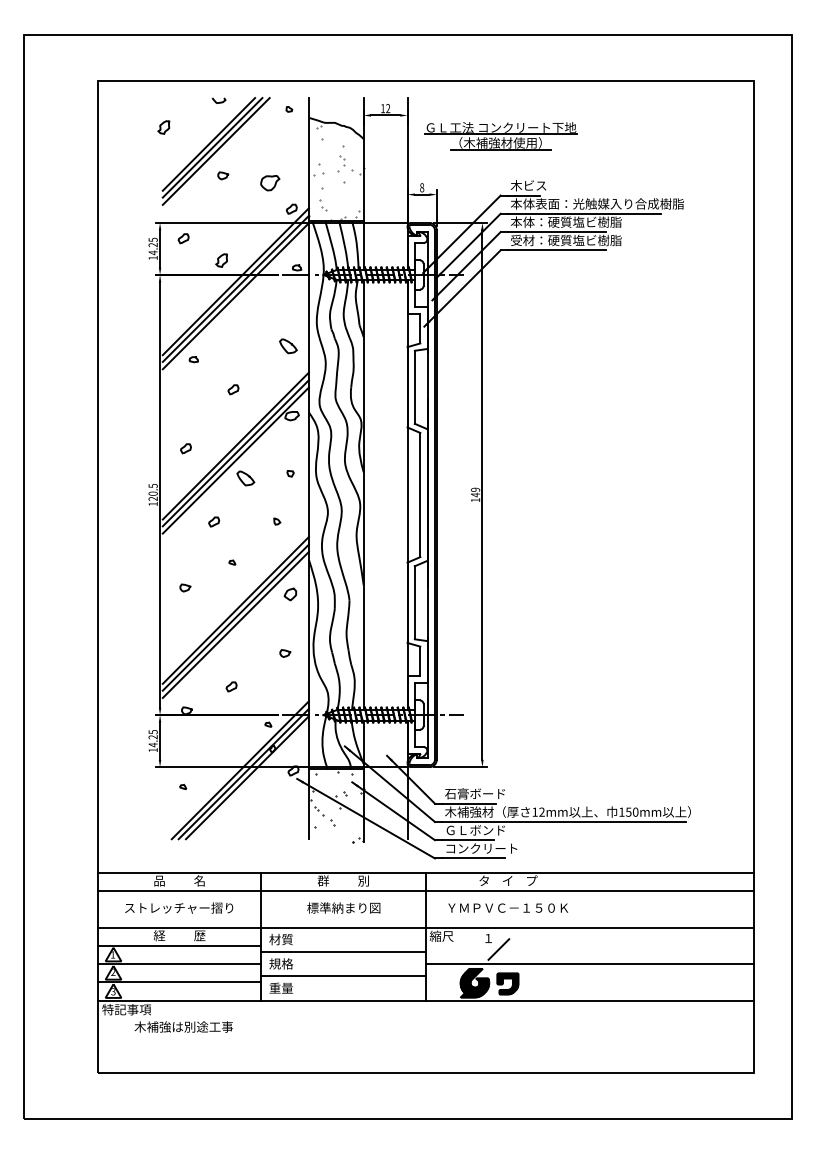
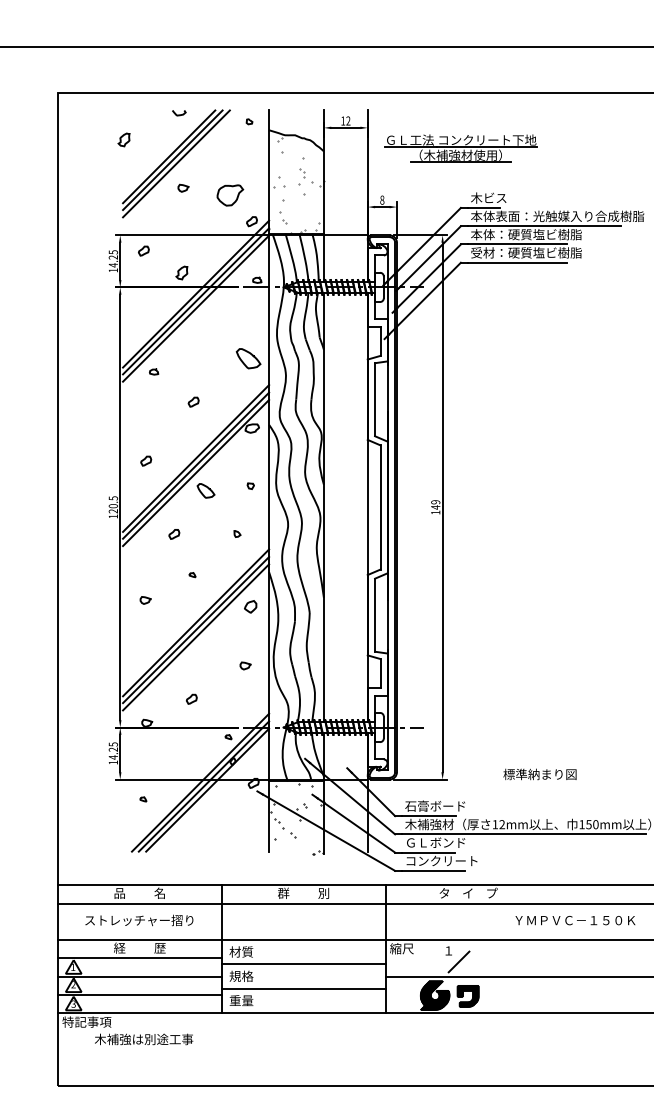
part: (270, 183) -> (230, 195), size x1.4
part: (288, 346) -> (248, 358), size x1.4
text: (343, 907) -> (539, 773), moved
text: (508, 907) -> (575, 919), moved

